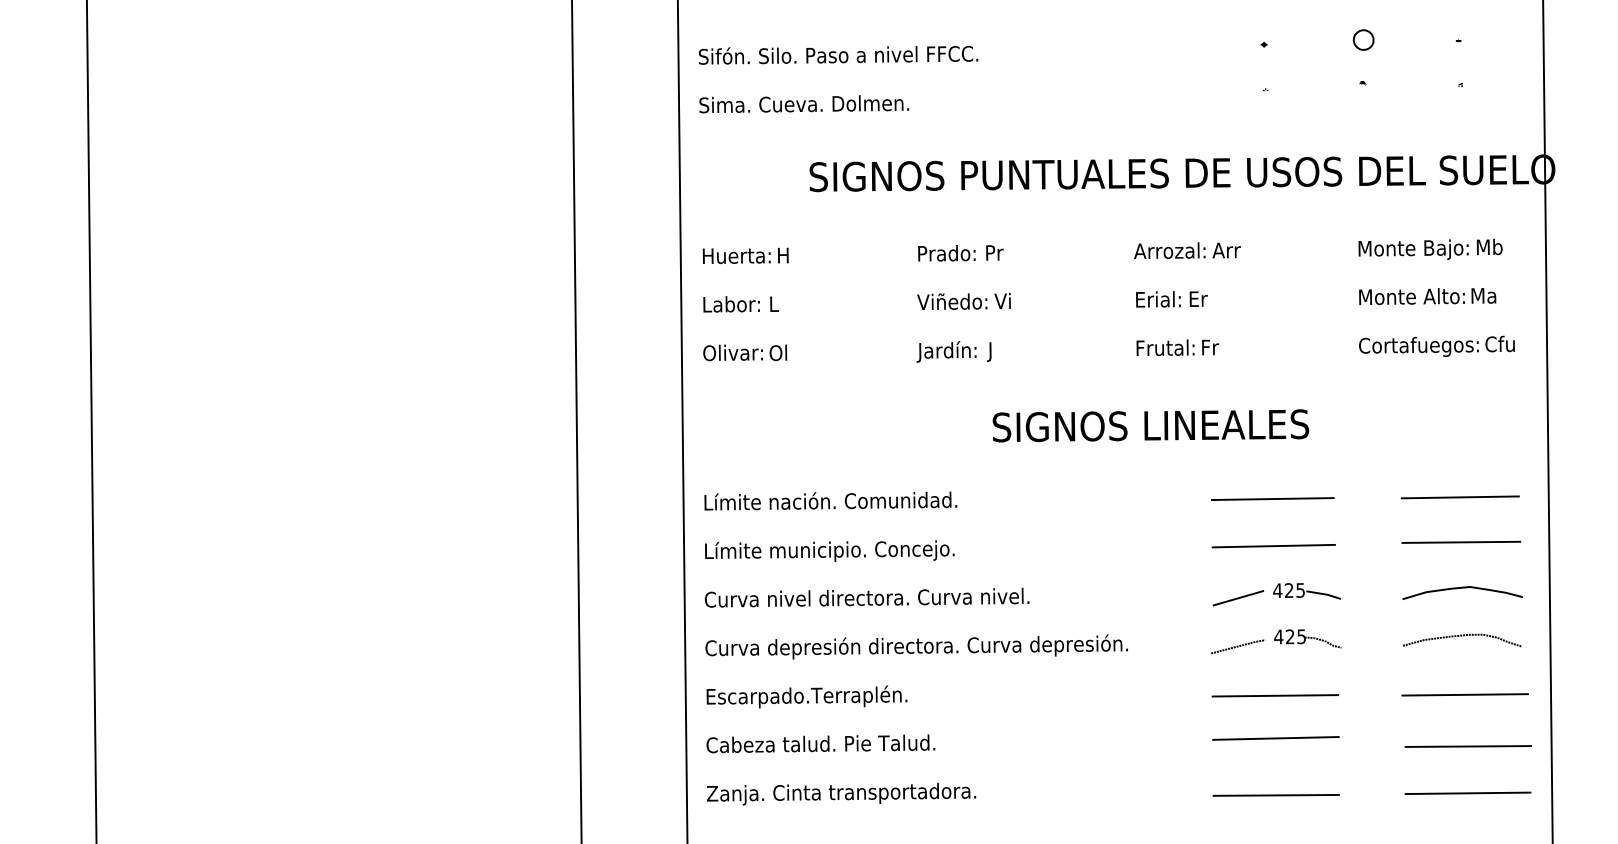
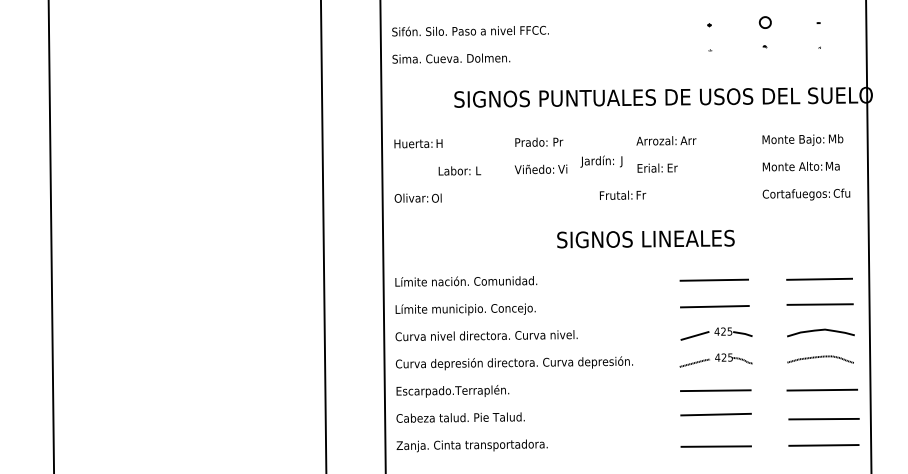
text: (740, 303) -> (459, 170), moved
text: (1176, 346) -> (622, 194), moved
text: (954, 351) -> (601, 161), moved

